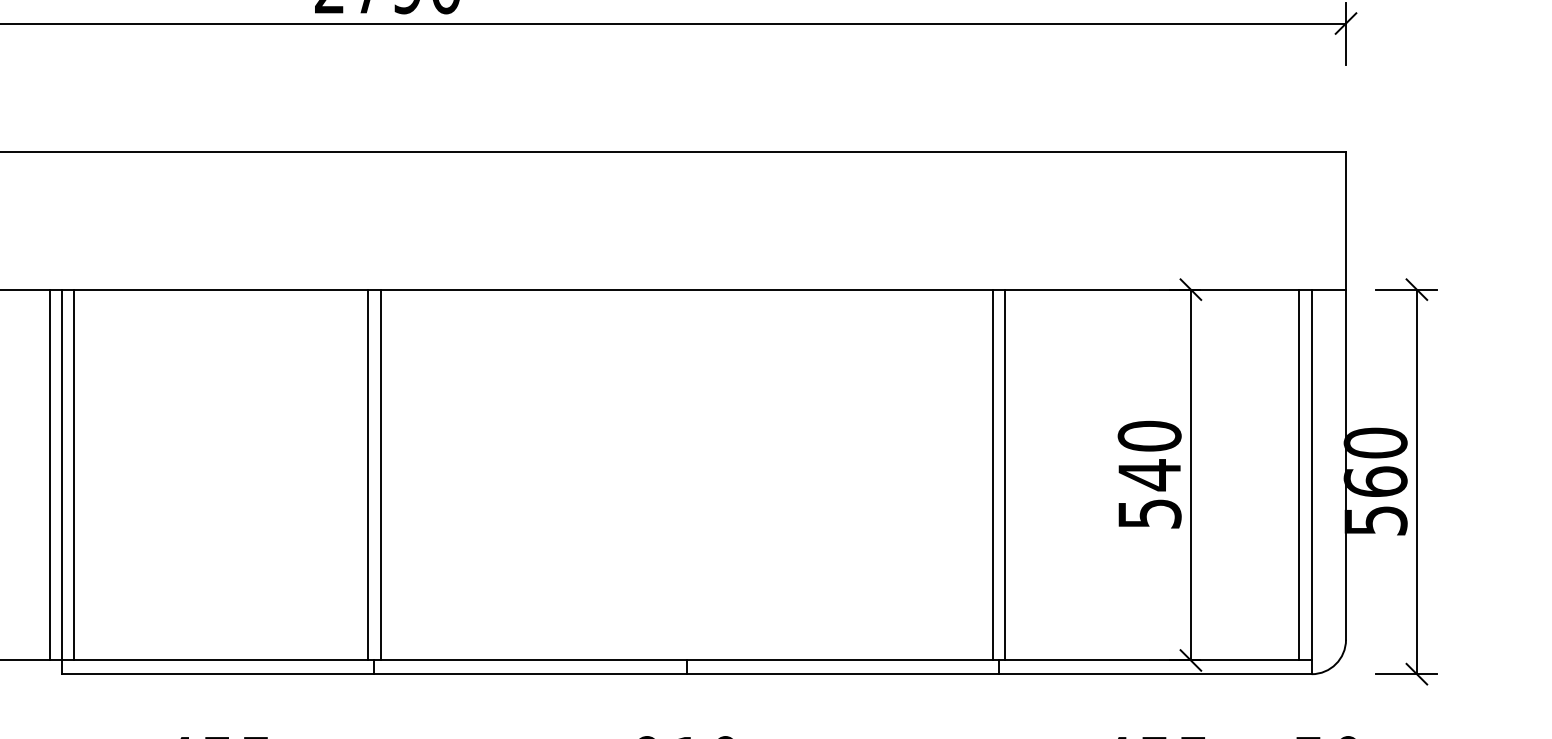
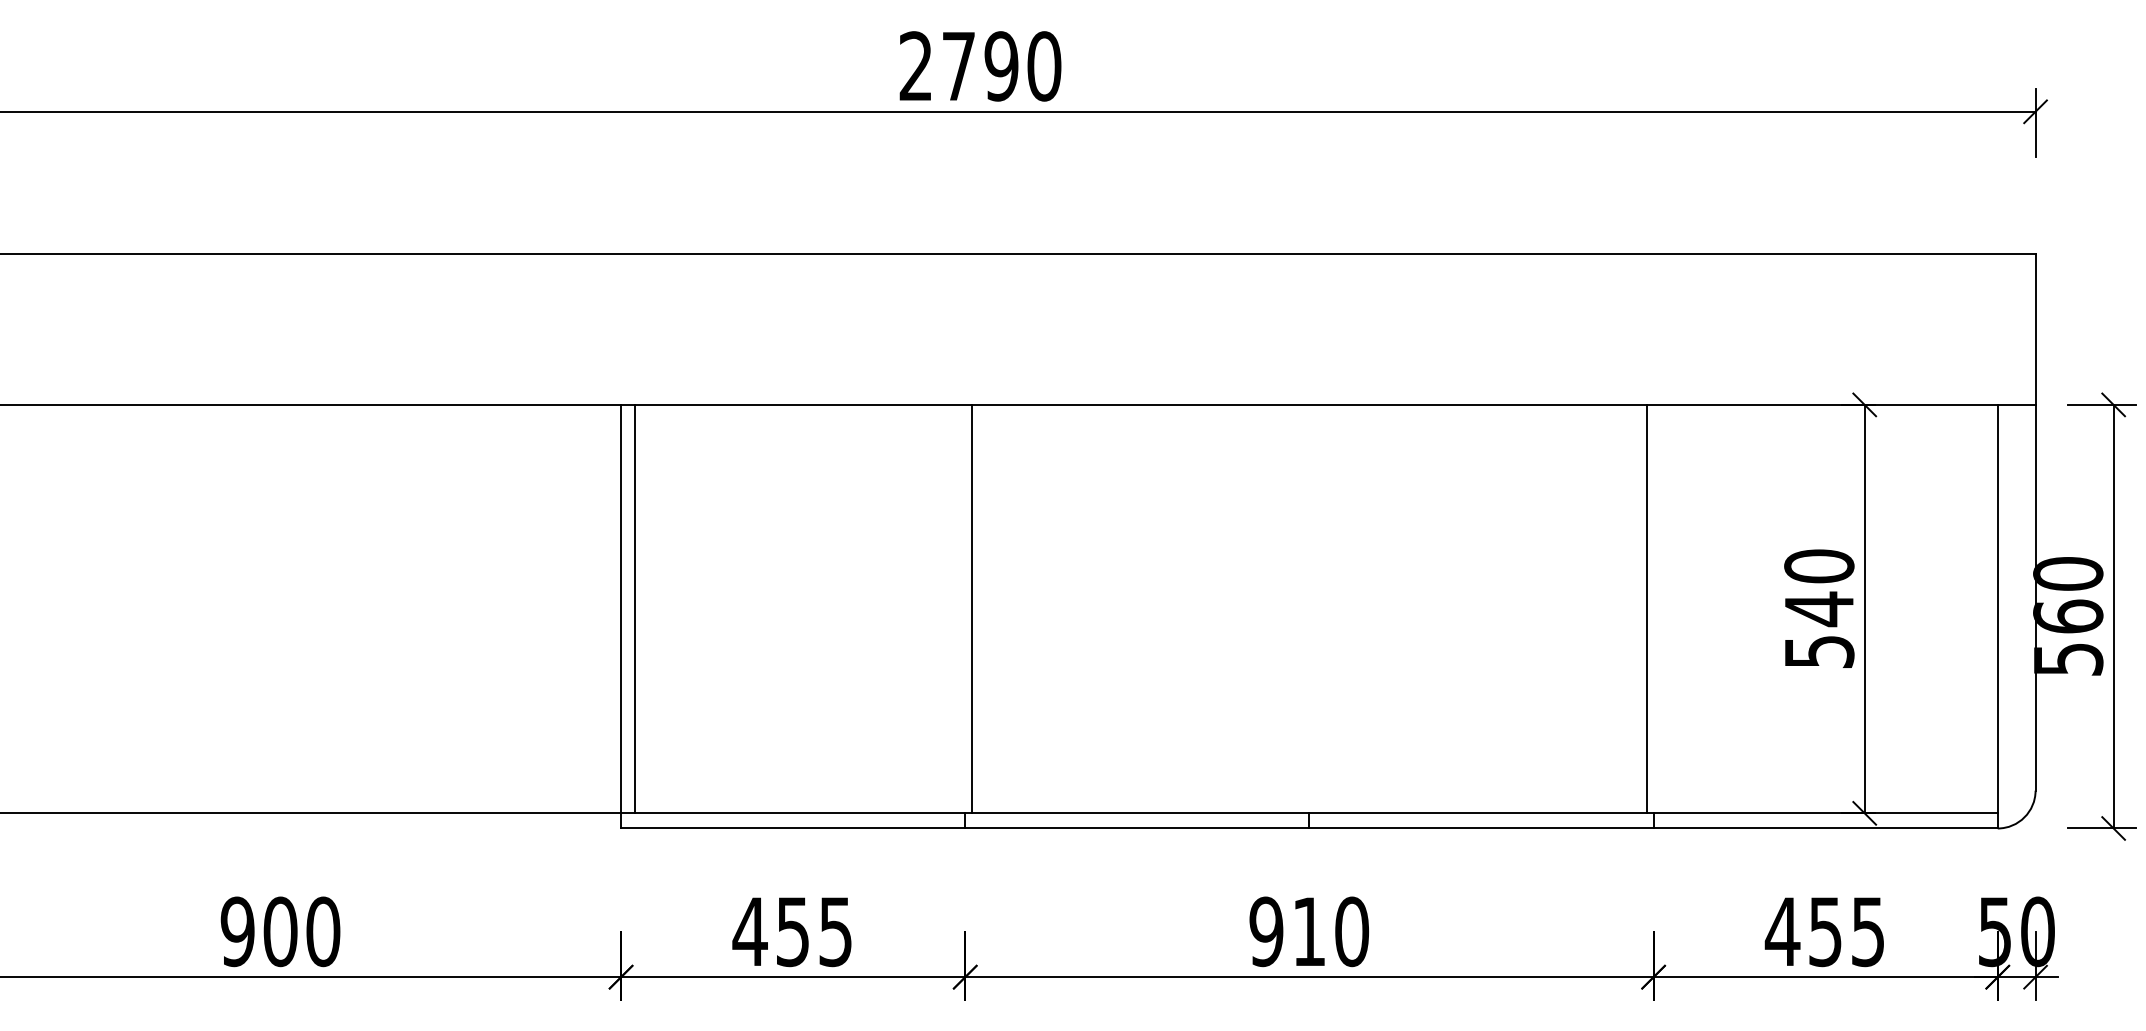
line: (49, 474) -> (607, 608), removed
line: (368, 474) -> (958, 608), removed
line: (1005, 474) -> (1660, 608), removed
line: (1299, 474) -> (1984, 608), removed

